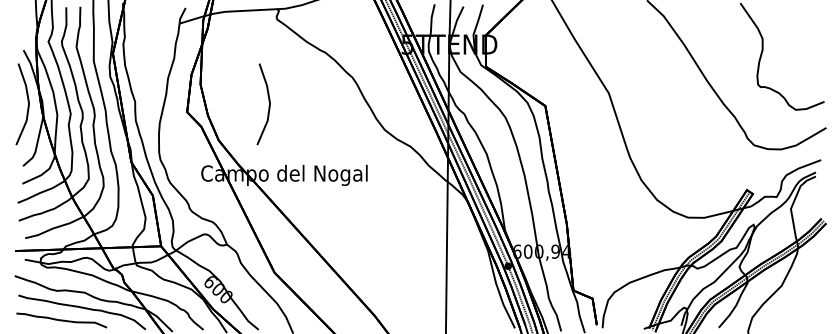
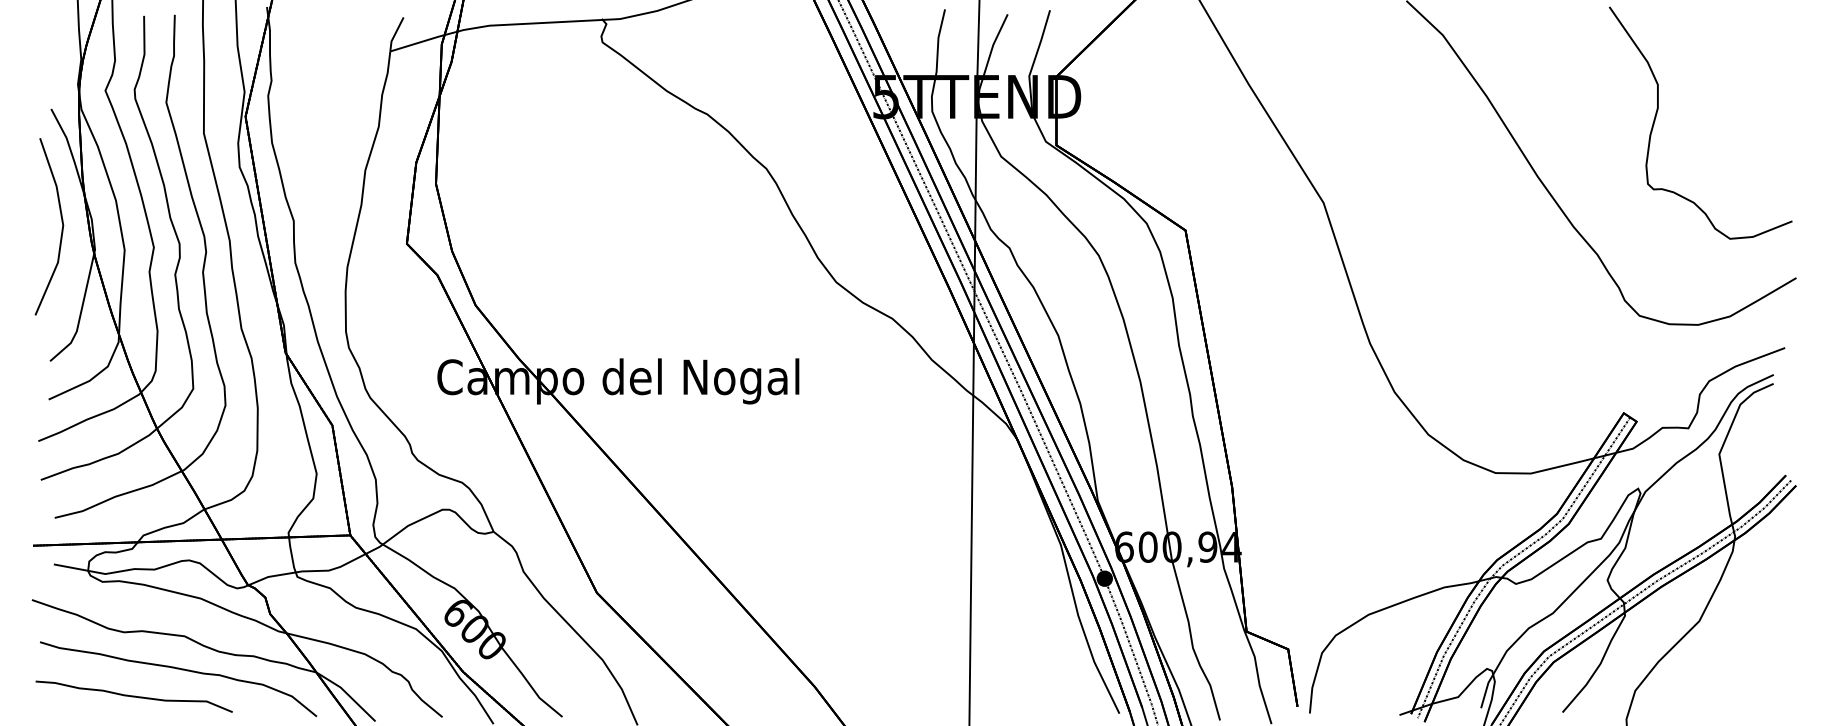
part: (263, 104) -> (572, 227), removed

